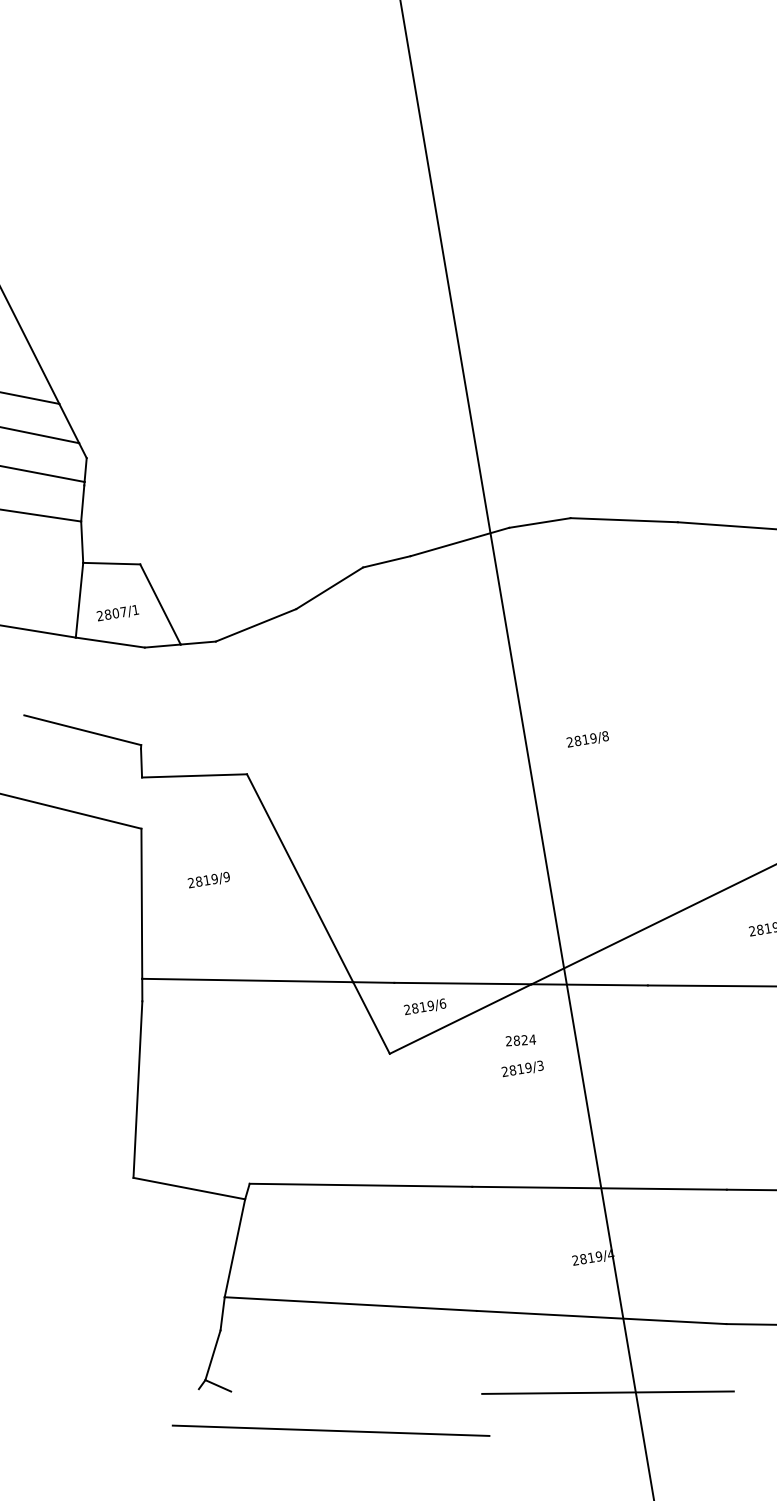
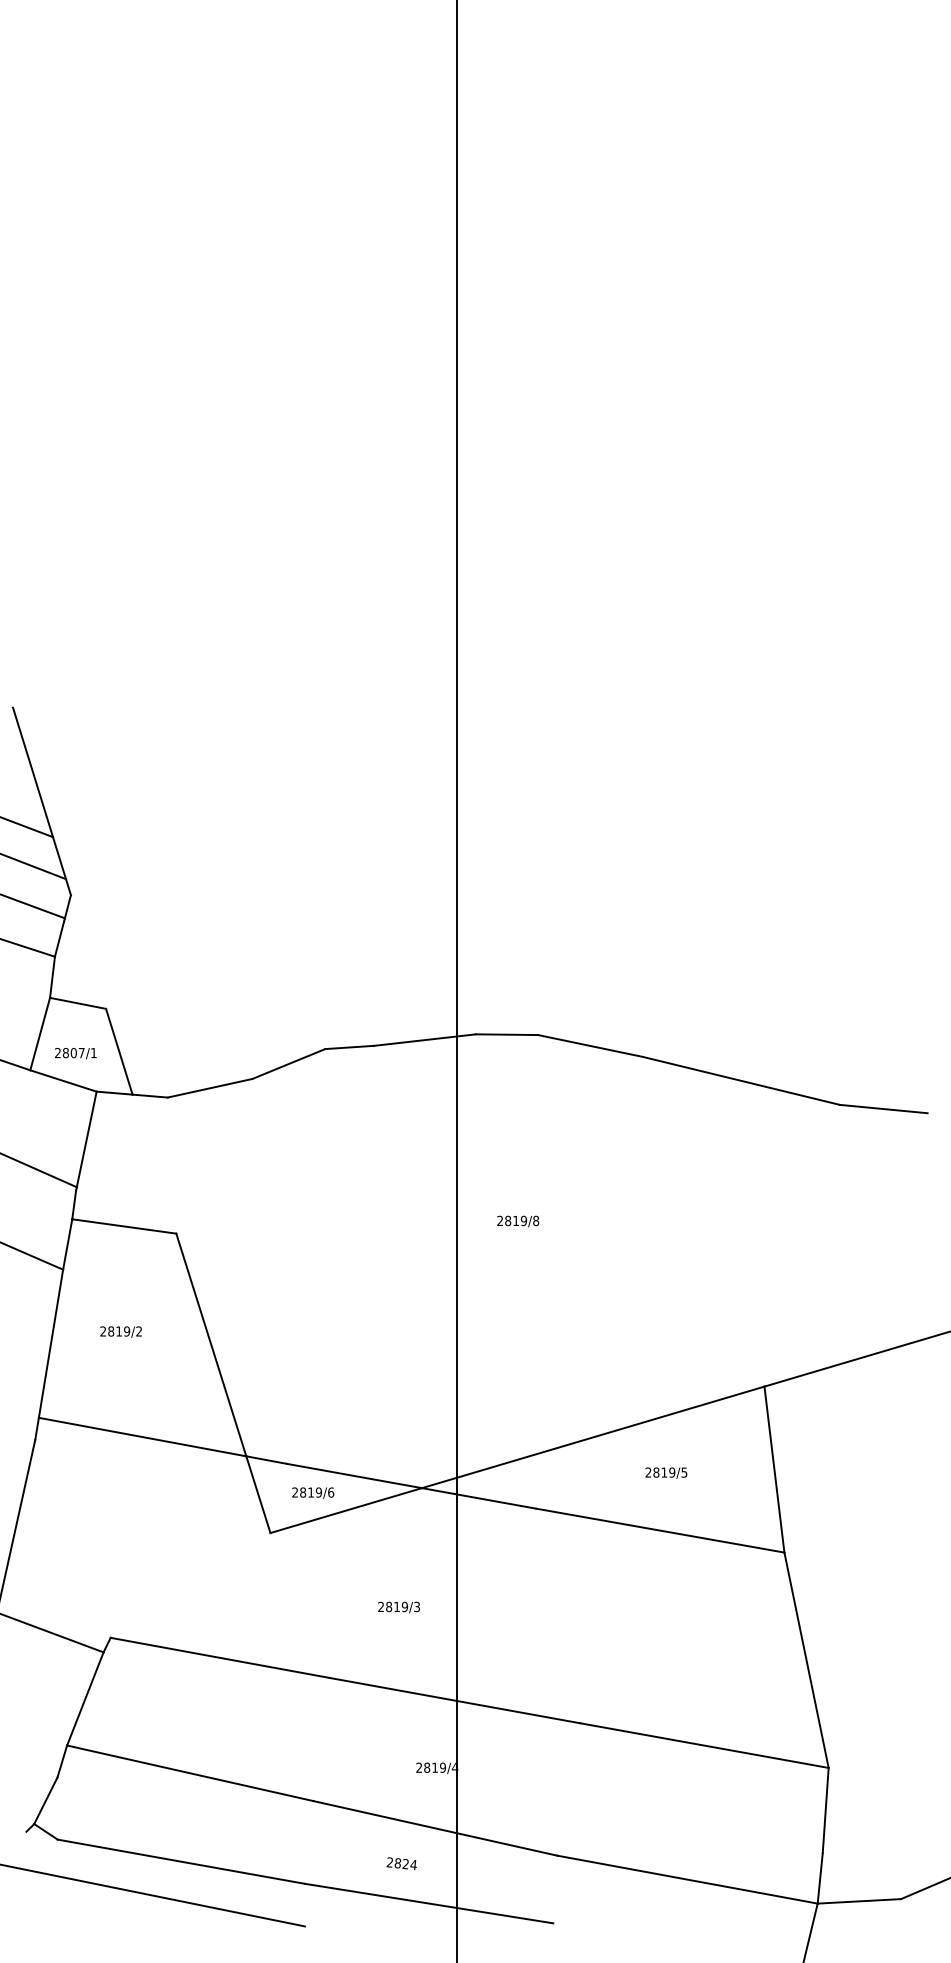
line: (142, 696) -> (86, 1139), added
text: (588, 739) -> (518, 1221), moved
line: (141, 803) -> (67, 1244), added
text: (227, 876) -> (139, 1331), 2819/9 -> 2819/2
text: (520, 1040) -> (401, 1863), moved
text: (522, 1069) -> (398, 1607), moved
line: (355, 1392) -> (180, 1861), added

